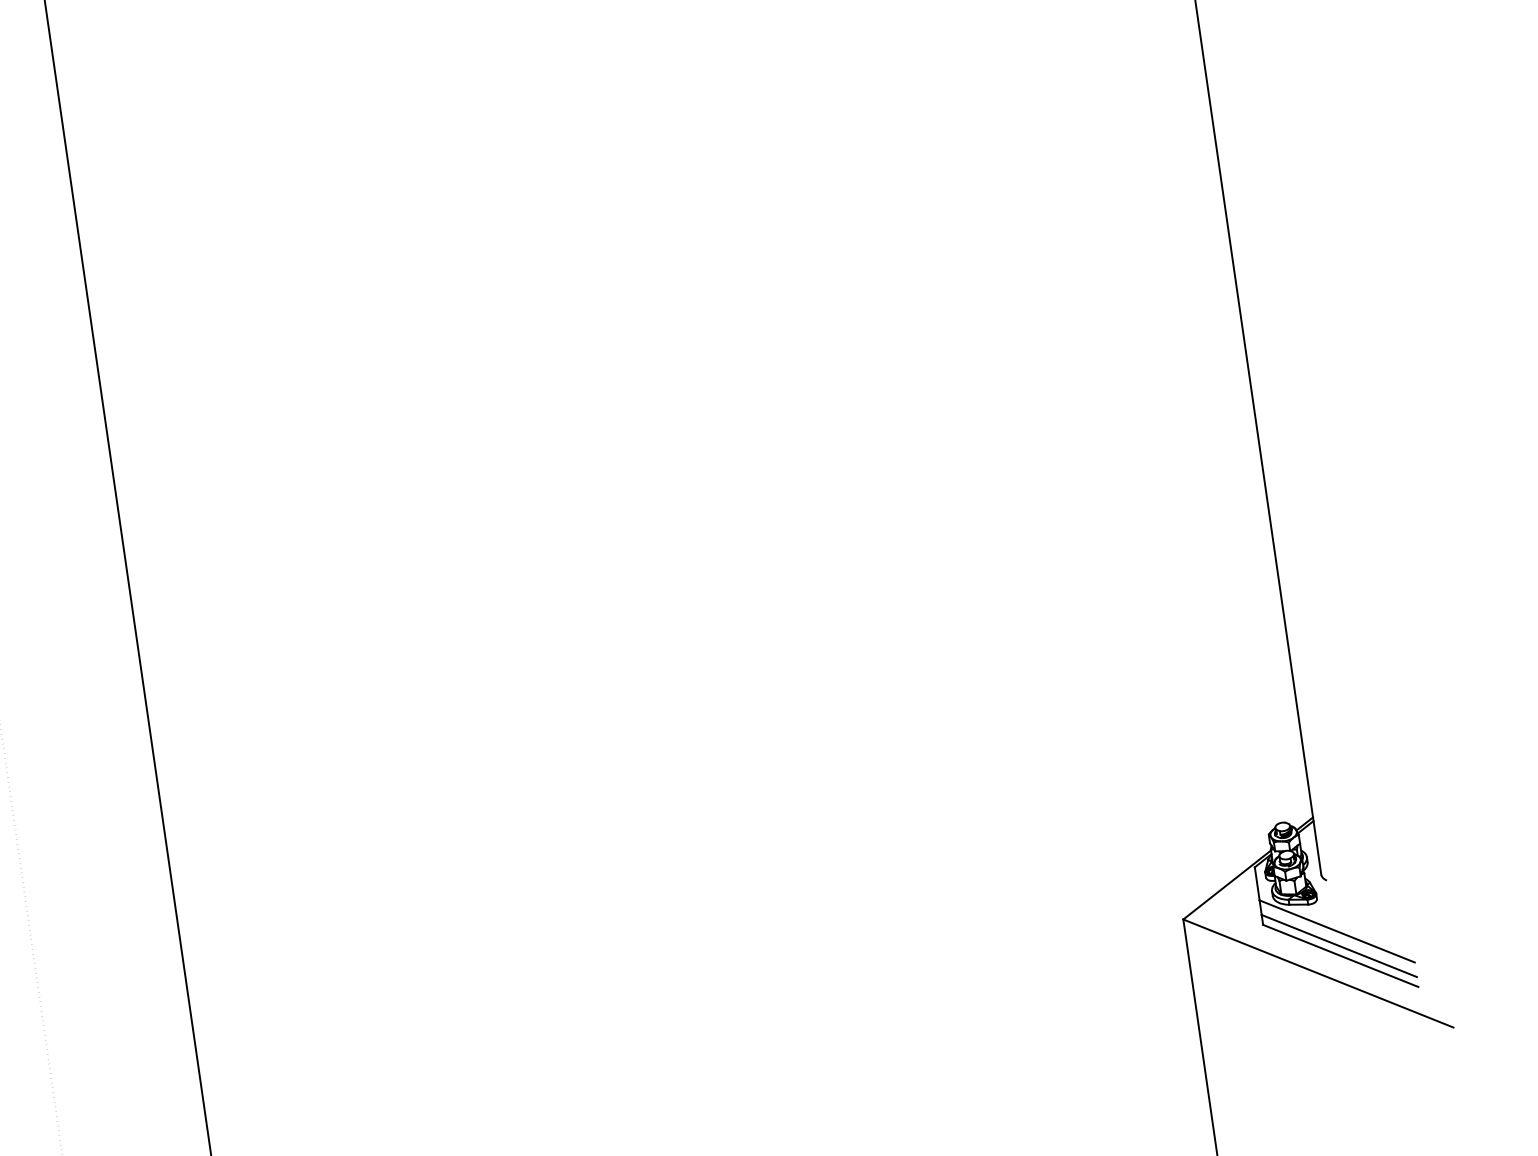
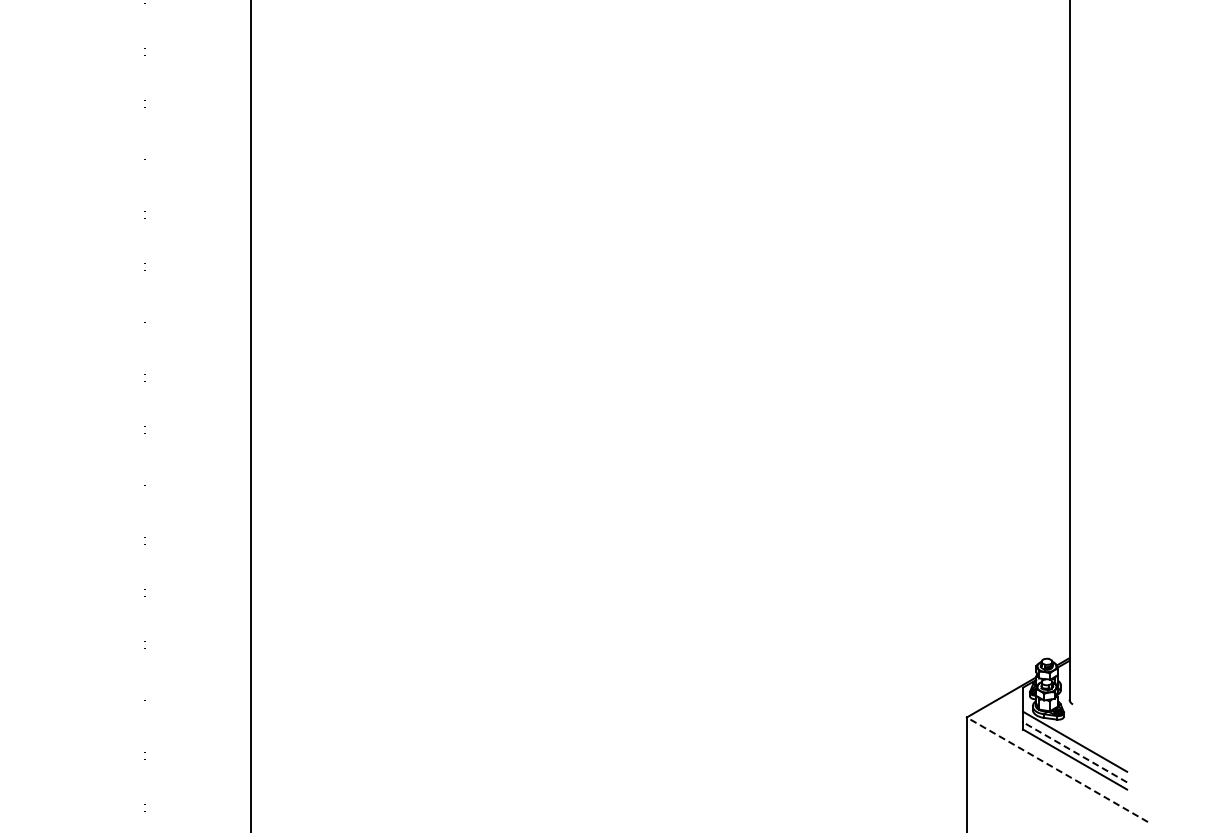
line: (1338, 946) -> (1074, 752), solid -> dashed
line: (1318, 973) -> (1057, 769), solid -> dashed

